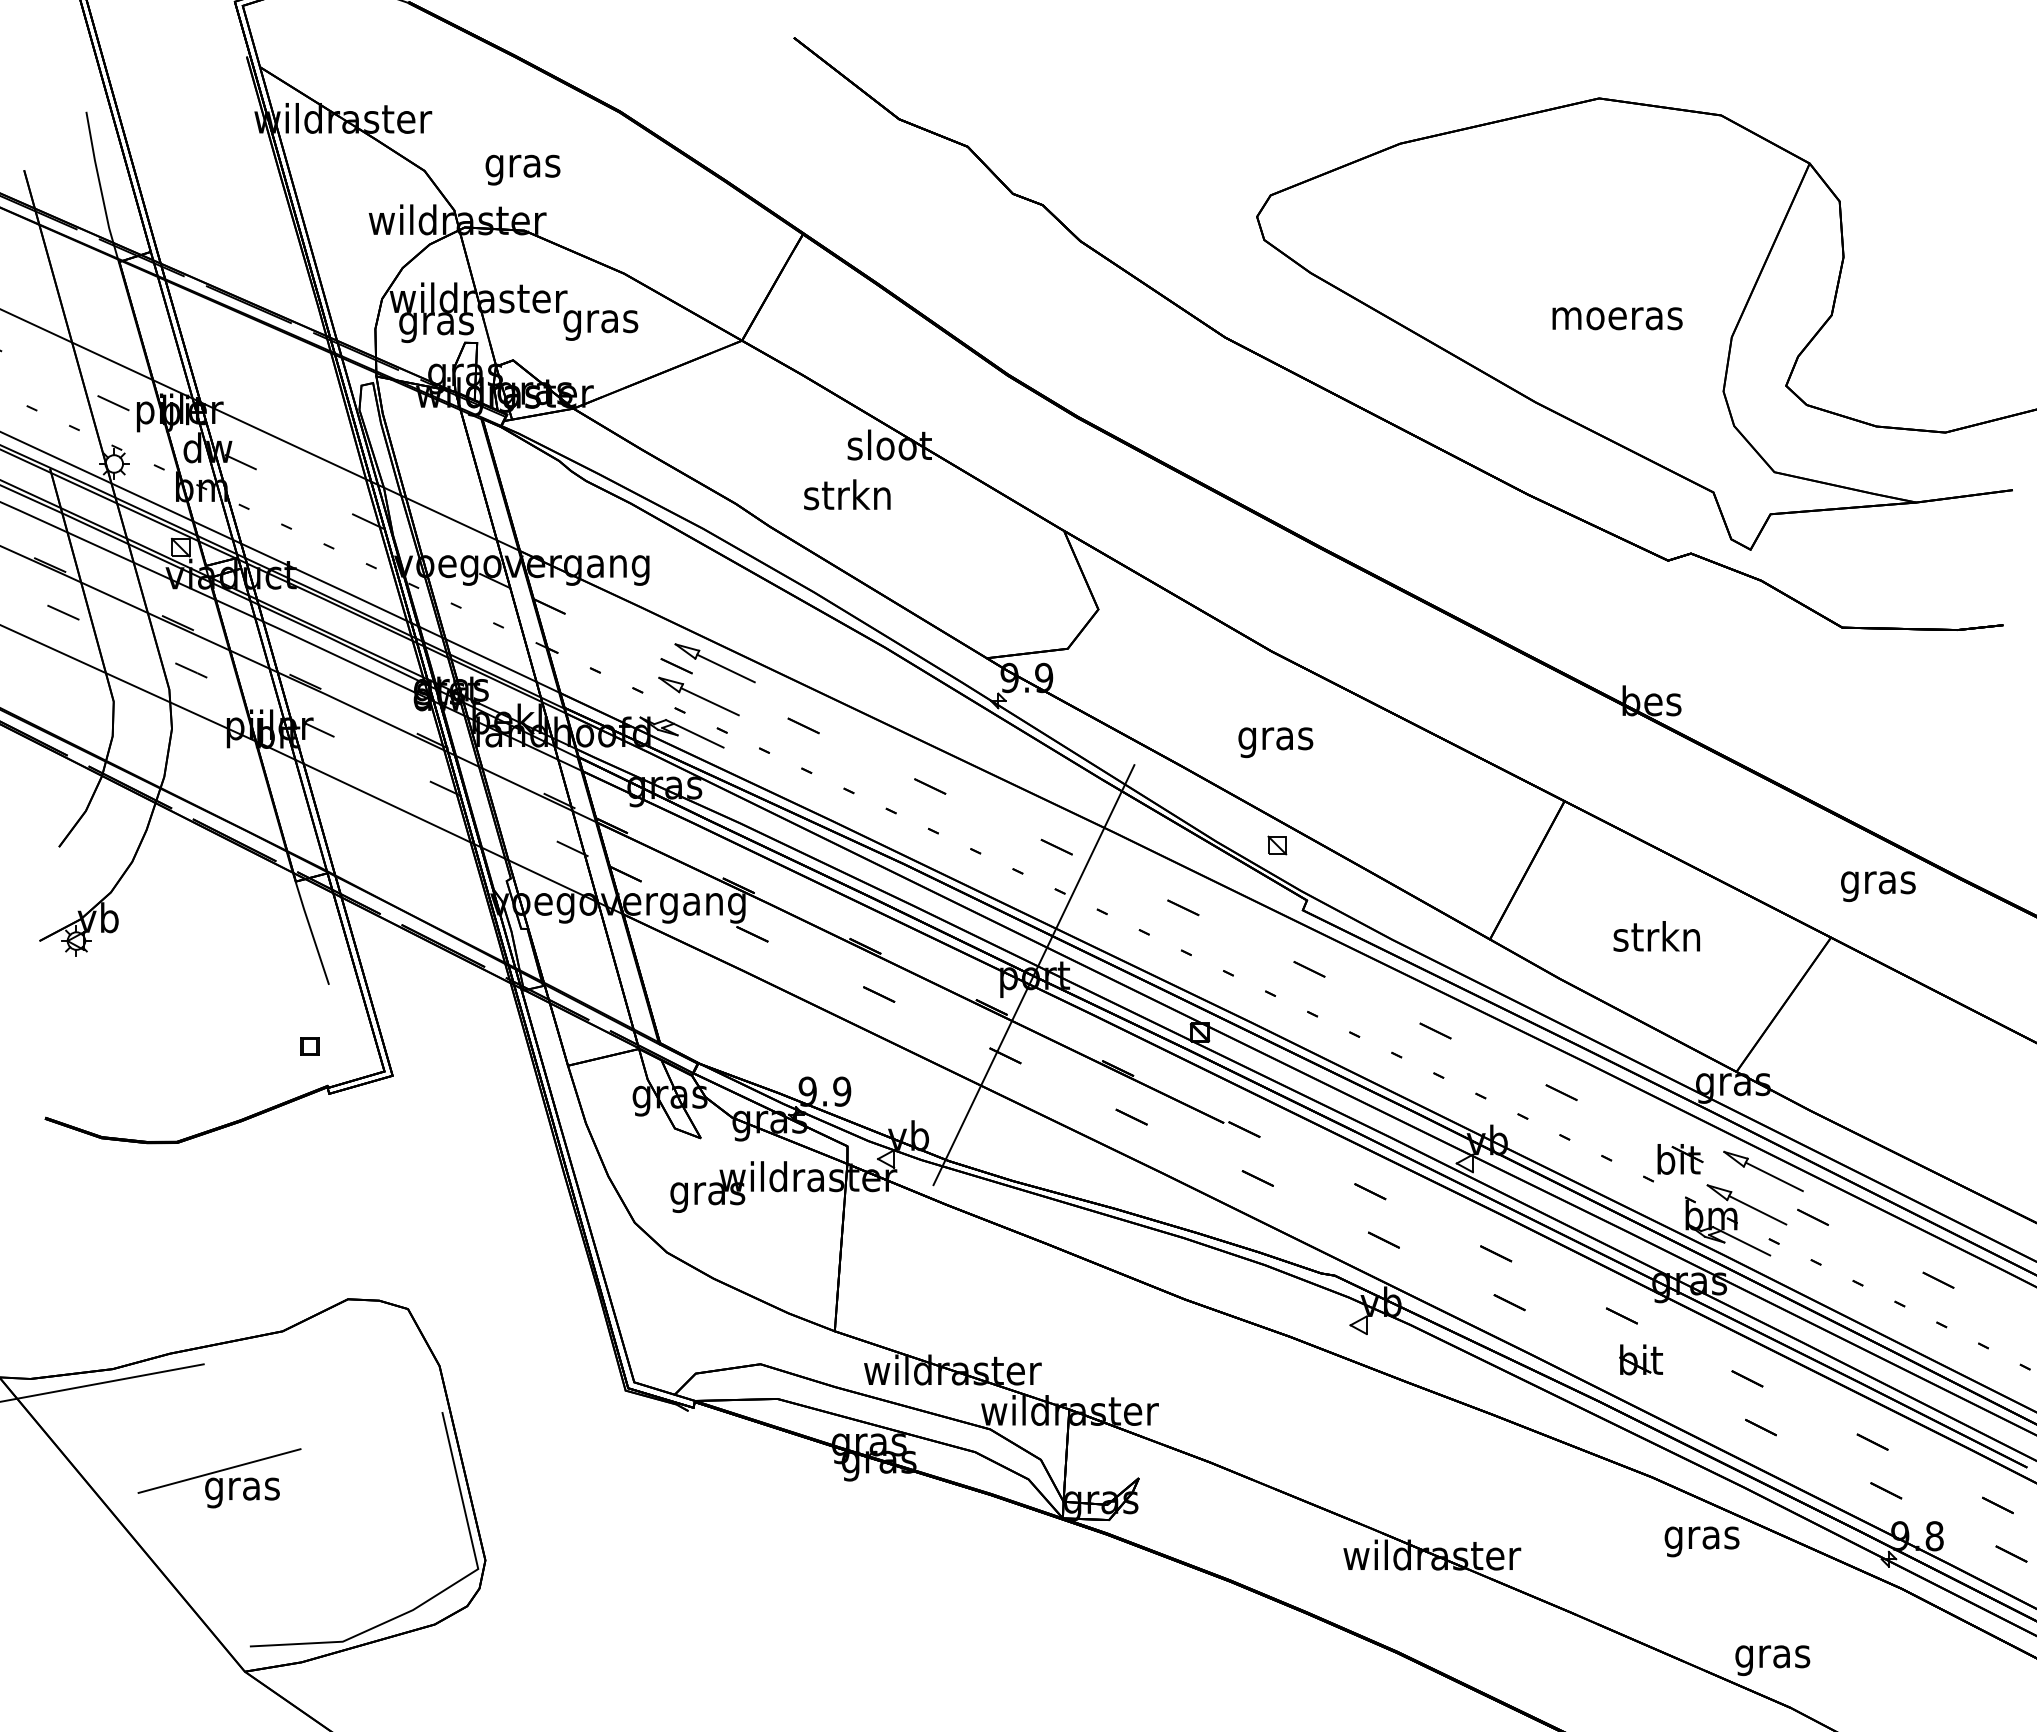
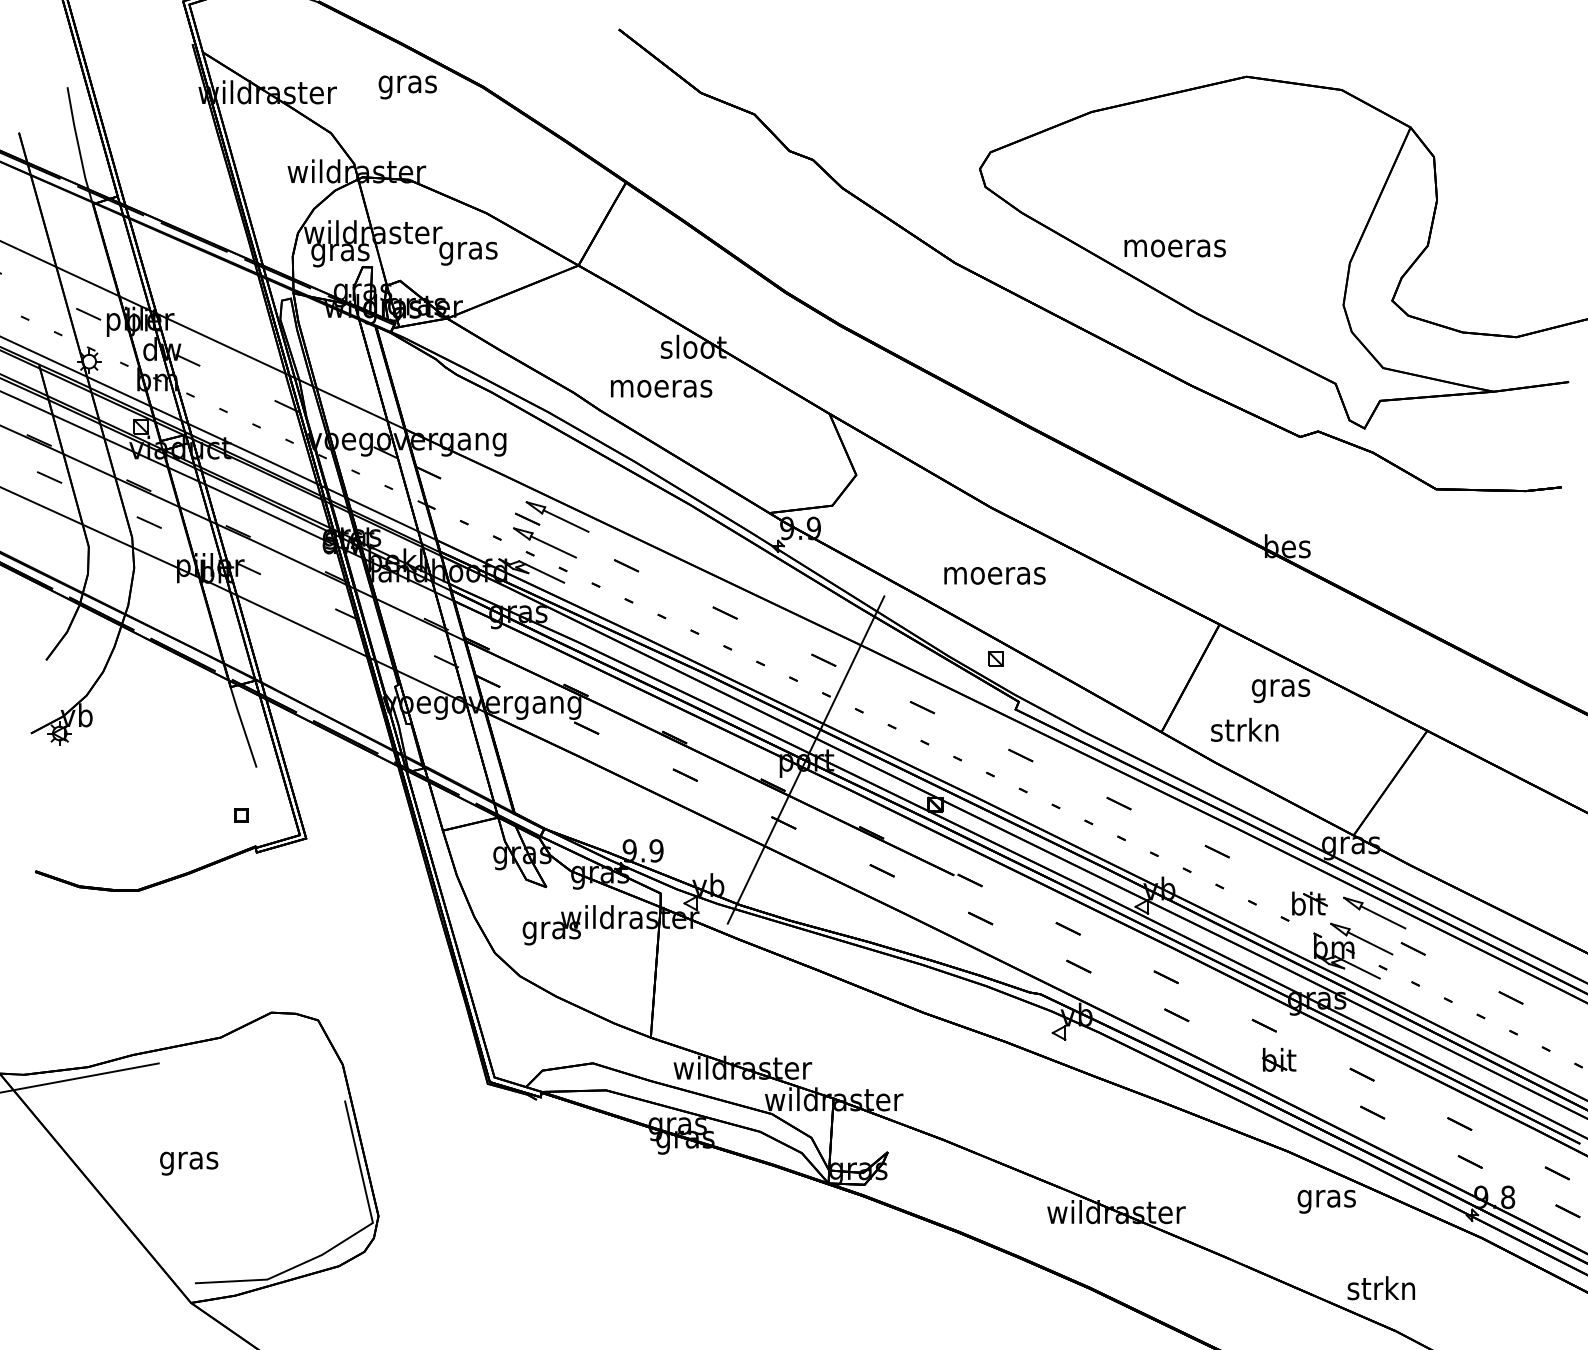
text: (522, 169) -> (407, 86), moved
text: (1617, 318) -> (1175, 248), moved
text: (848, 494) -> (661, 385), strkn -> moeras
text: (1276, 742) -> (995, 578), gras -> moeras
text: (1878, 886) -> (1281, 690), moved
text: (1656, 936) -> (1244, 729), moved
line: (219, 1470) -> (171, 1146), removed
text: (1771, 1656) -> (1380, 1291), gras -> strkn

